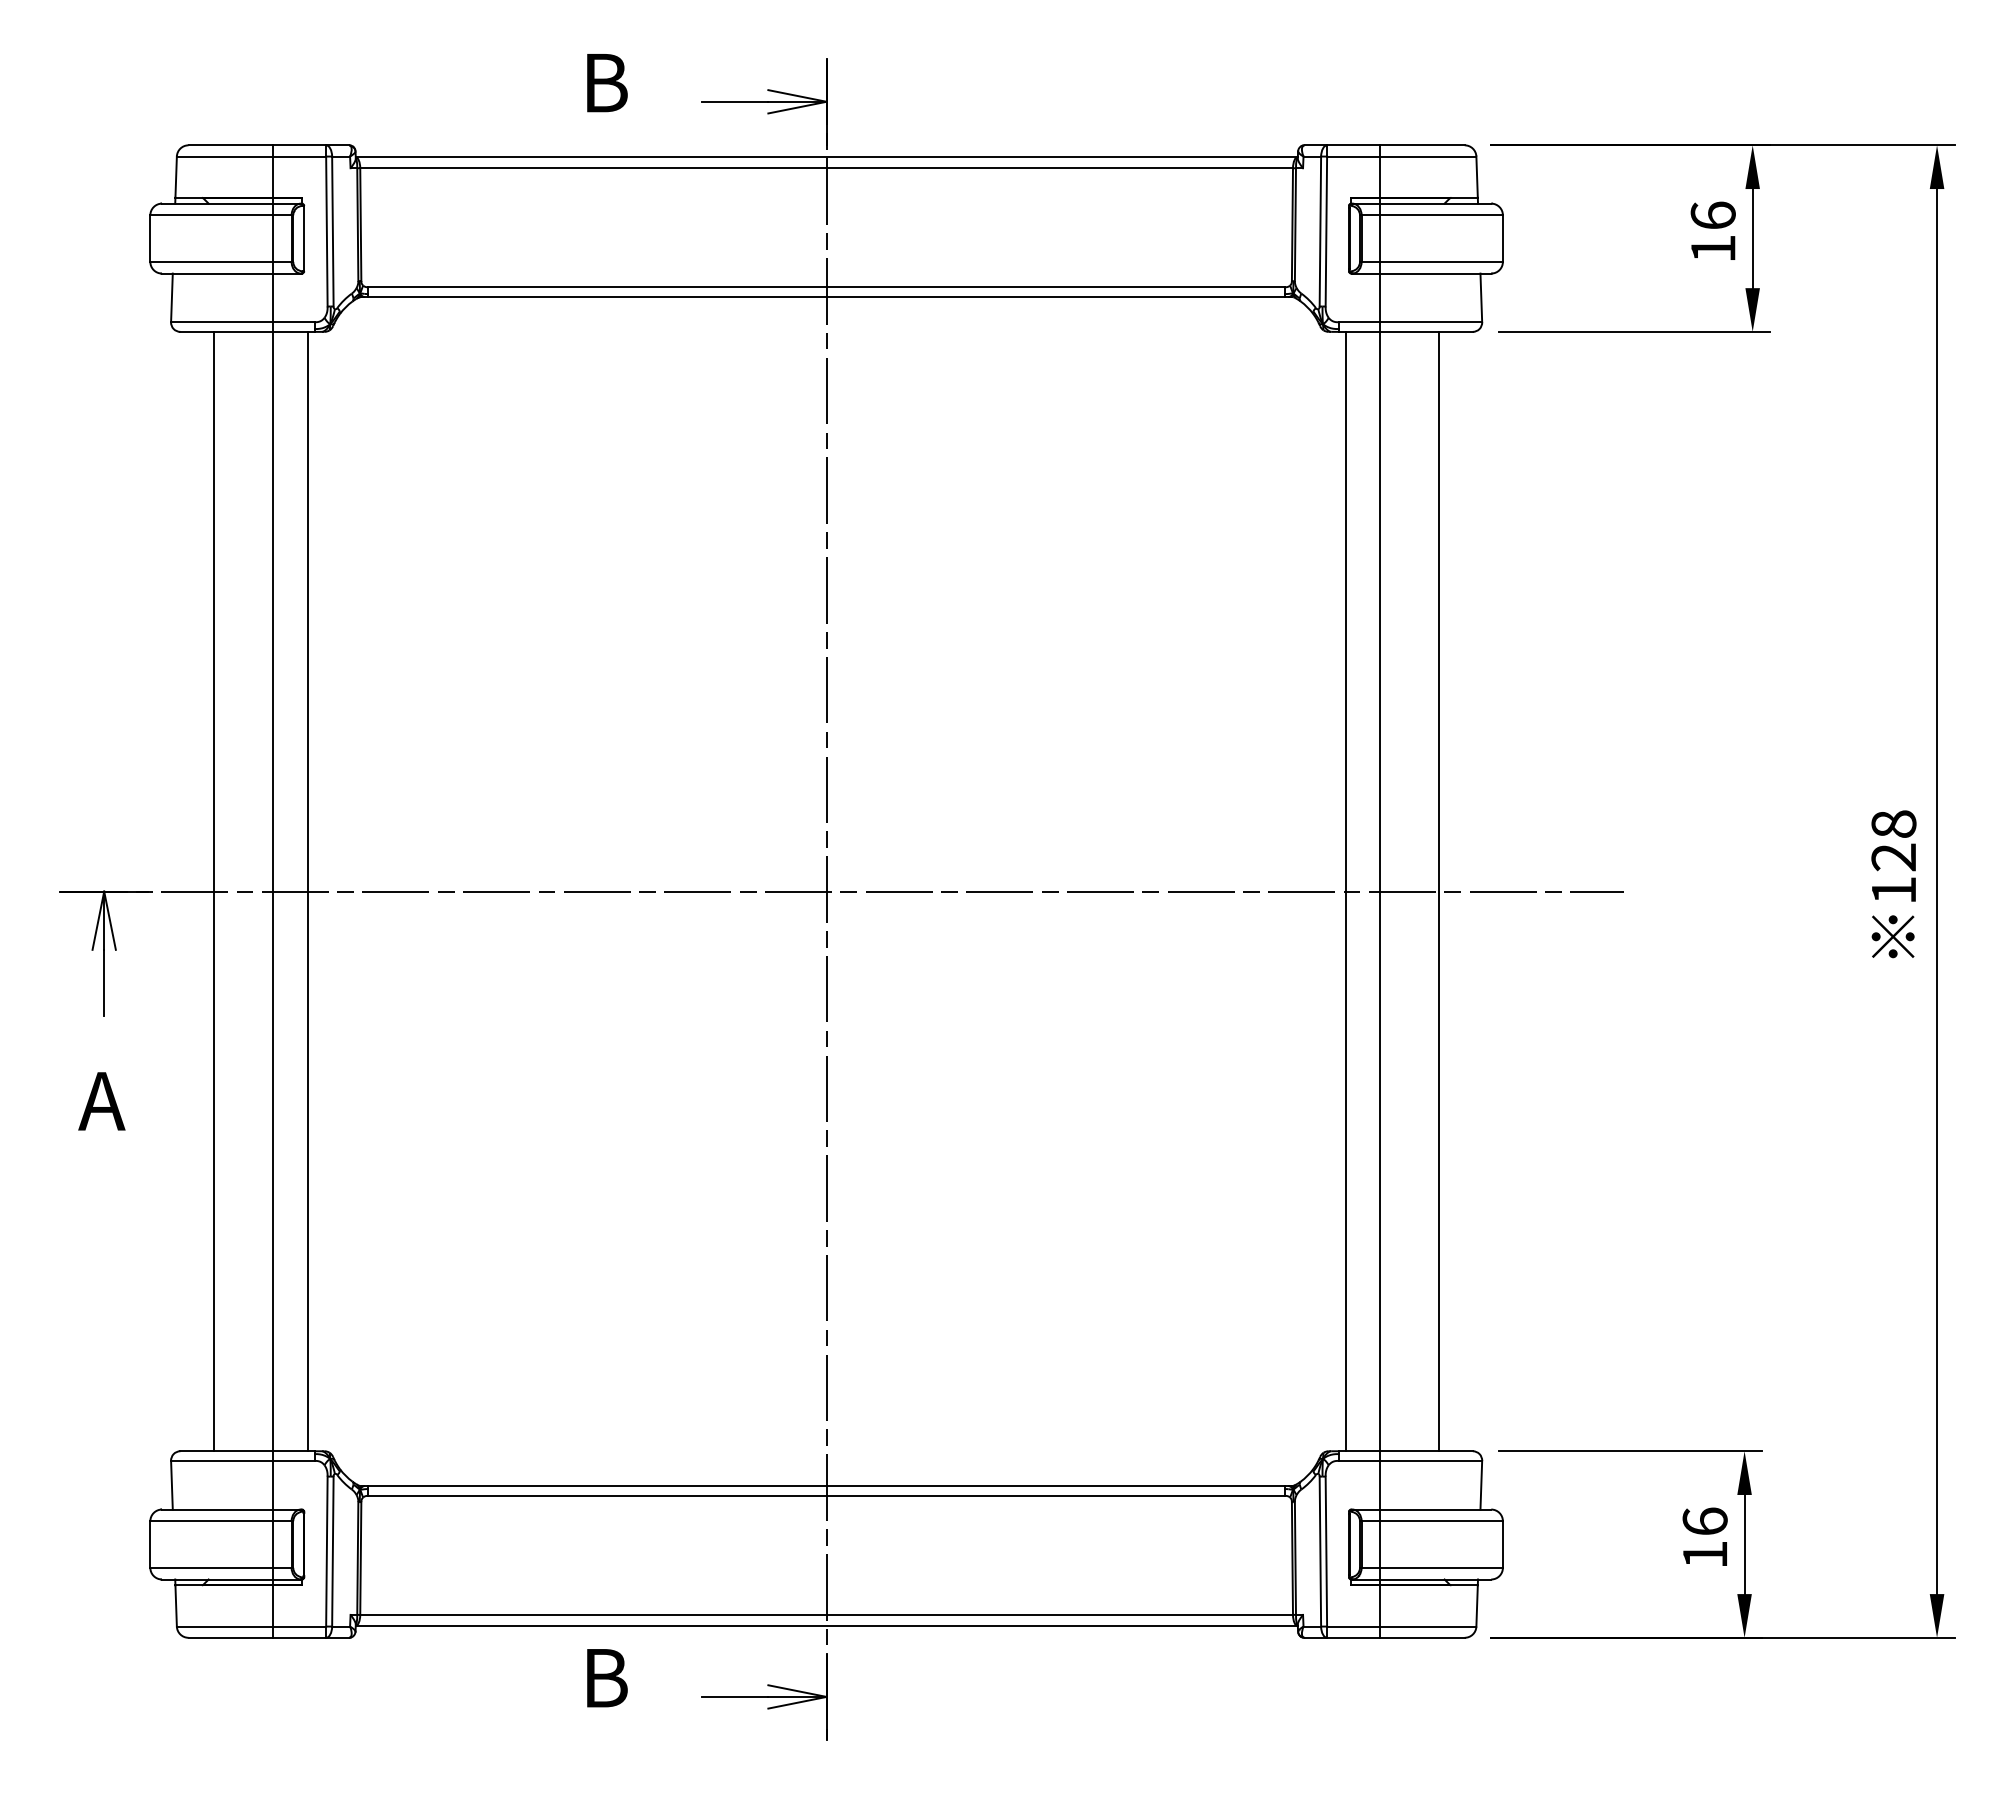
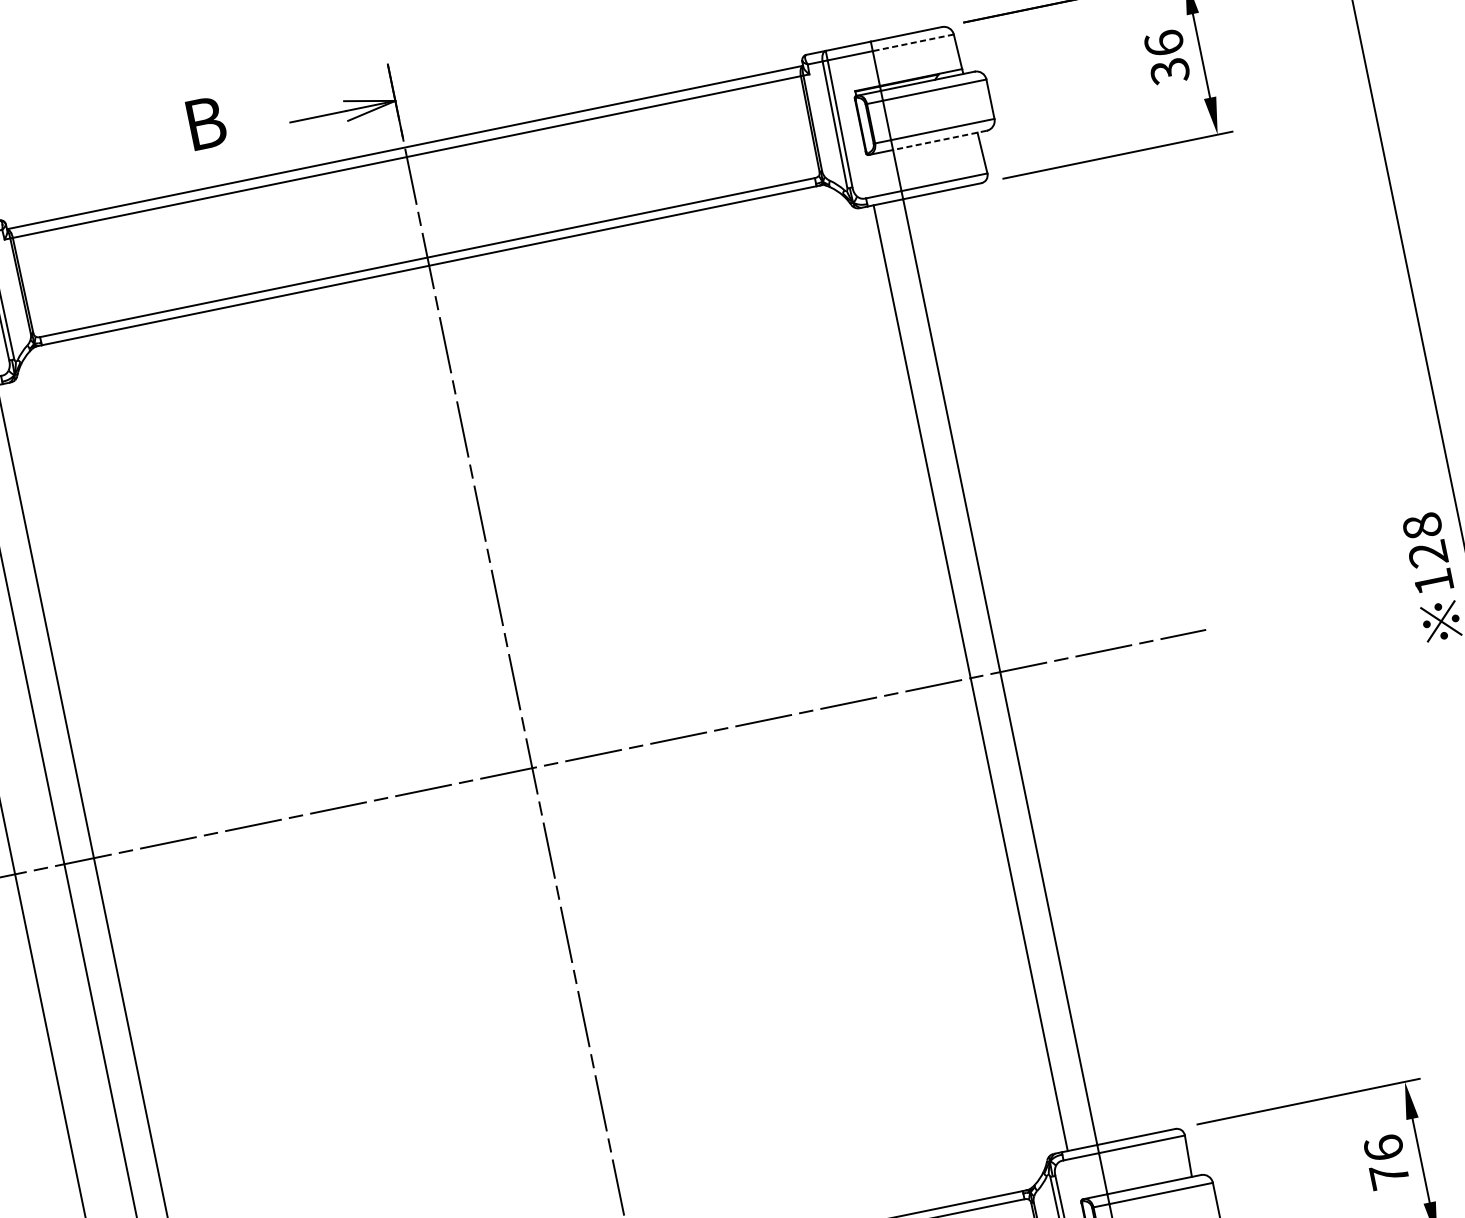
line: (1428, 156) -> (913, 42), solid -> dashed
text: (1712, 249) -> (1169, 72), 16 -> 36
line: (1435, 273) -> (939, 140), solid -> dashed
line: (1438, 891) -> (1049, 662), removed
text: (1705, 1554) -> (1389, 1175), 16 -> 76

